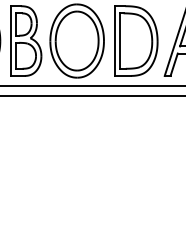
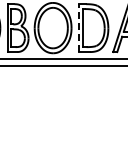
line: (114, 41) -> (78, 28), solid -> dashed

